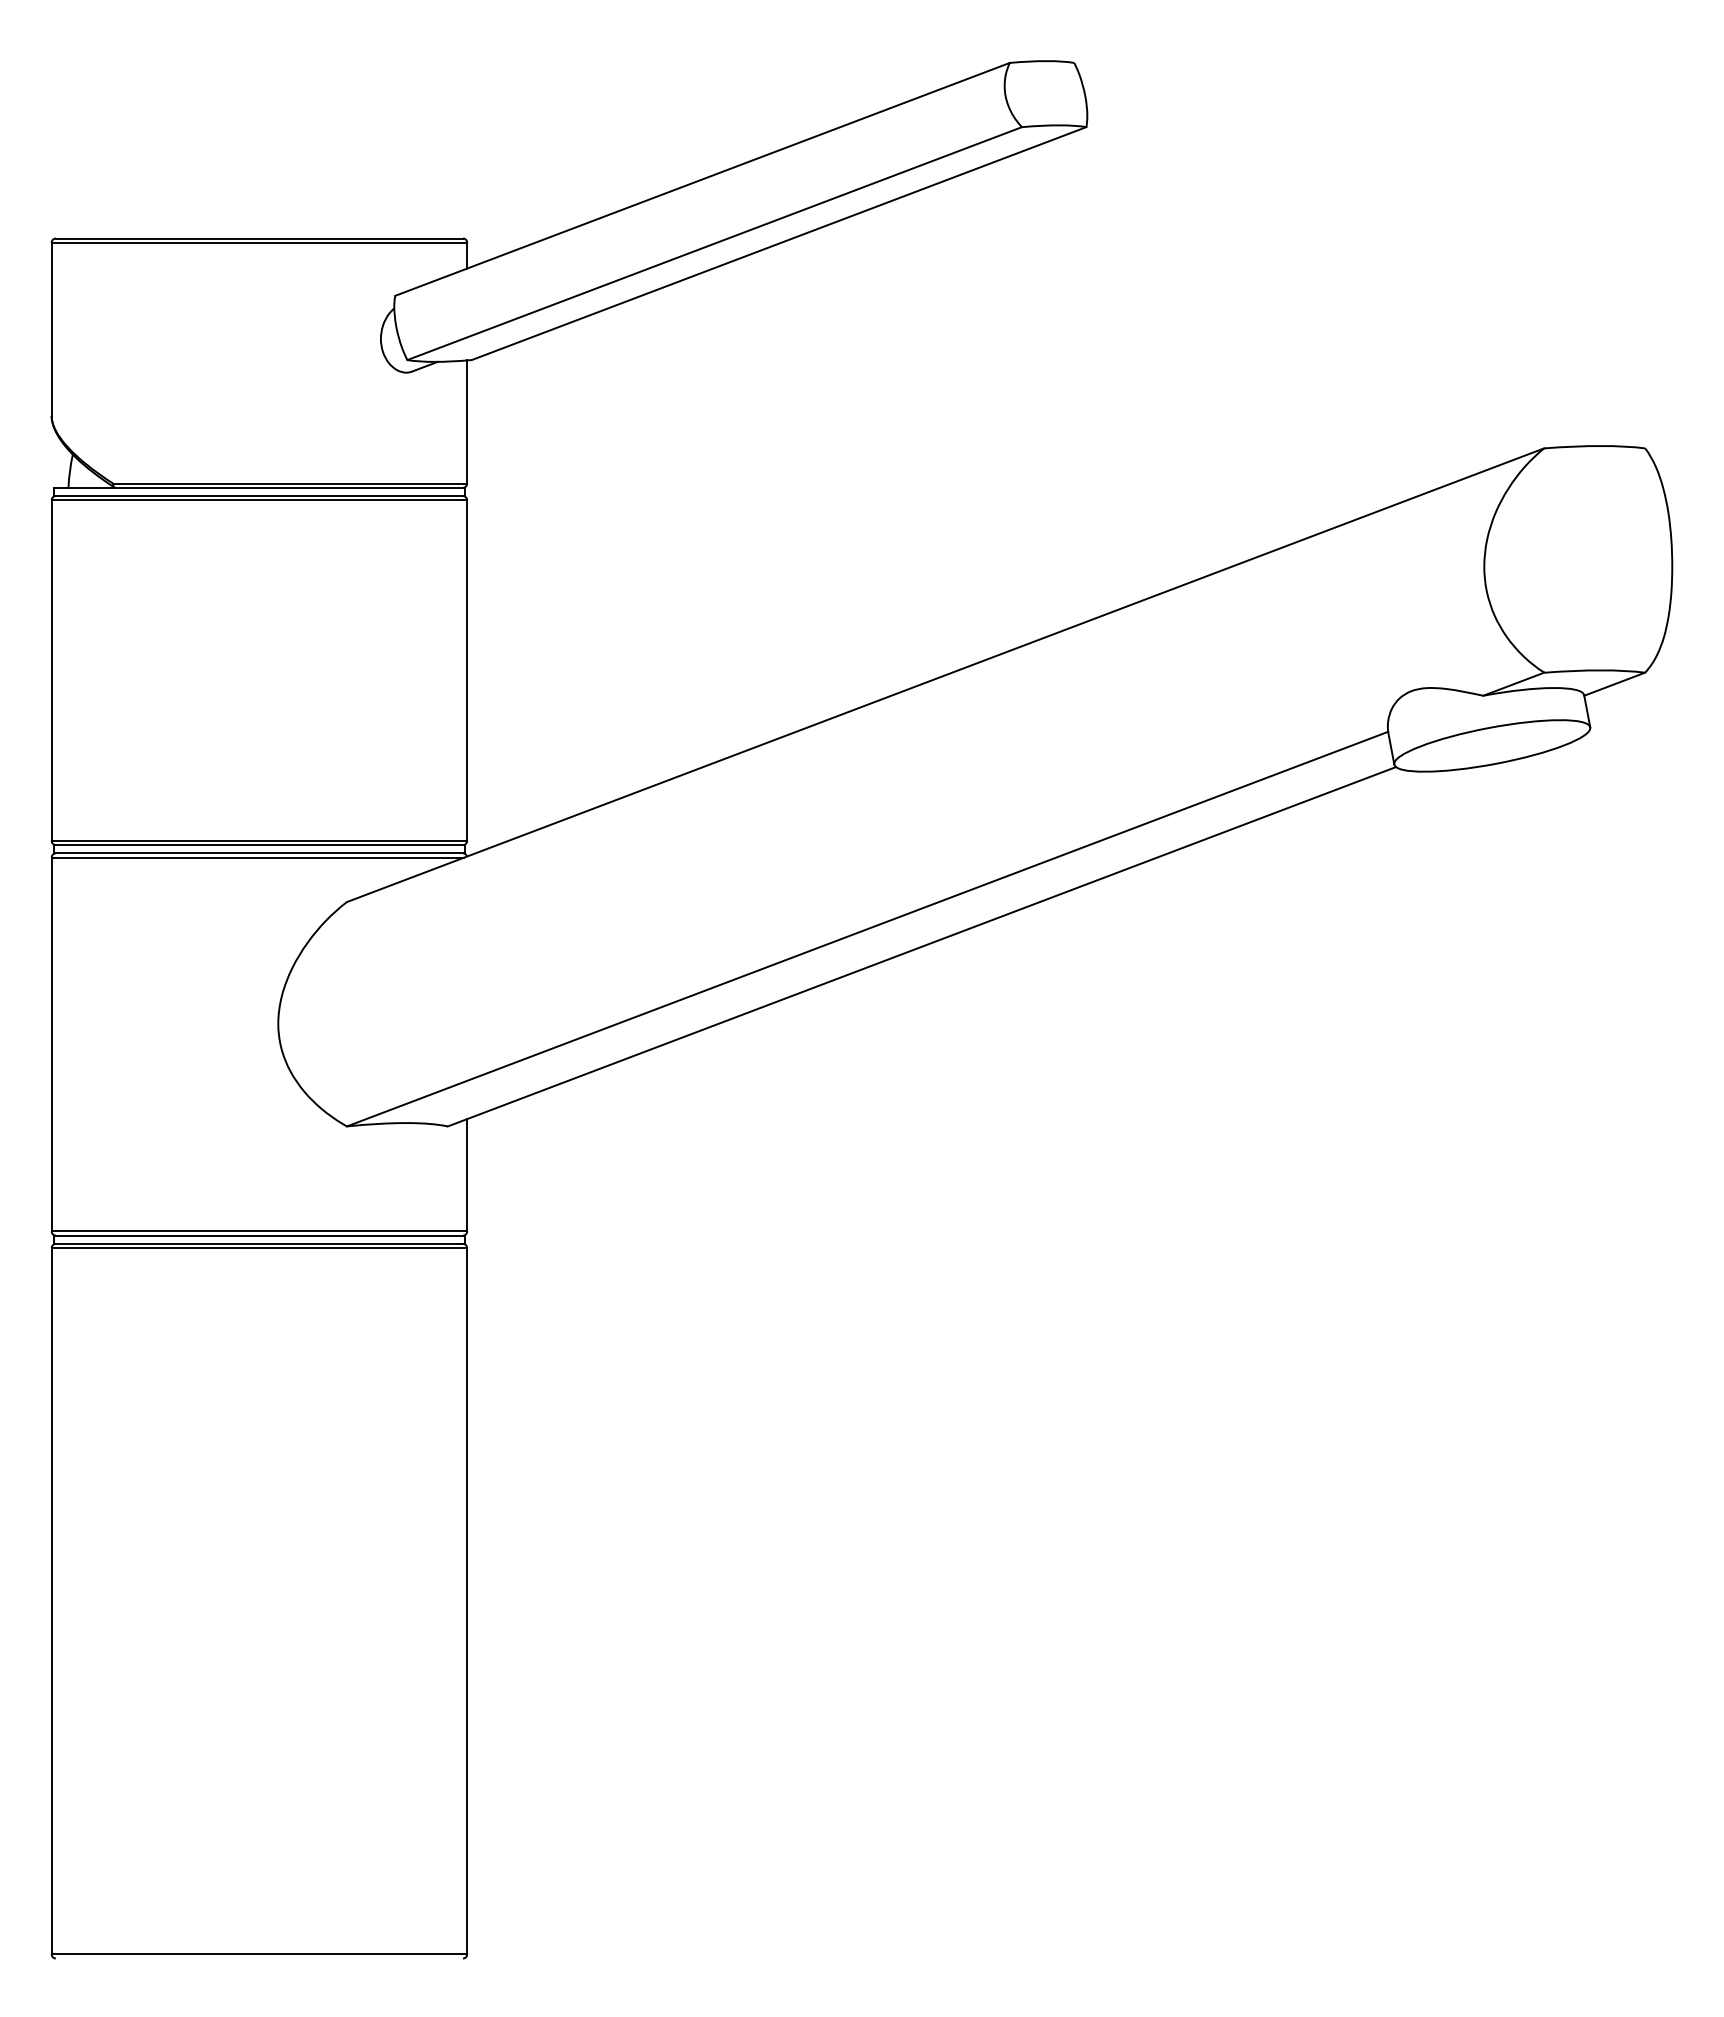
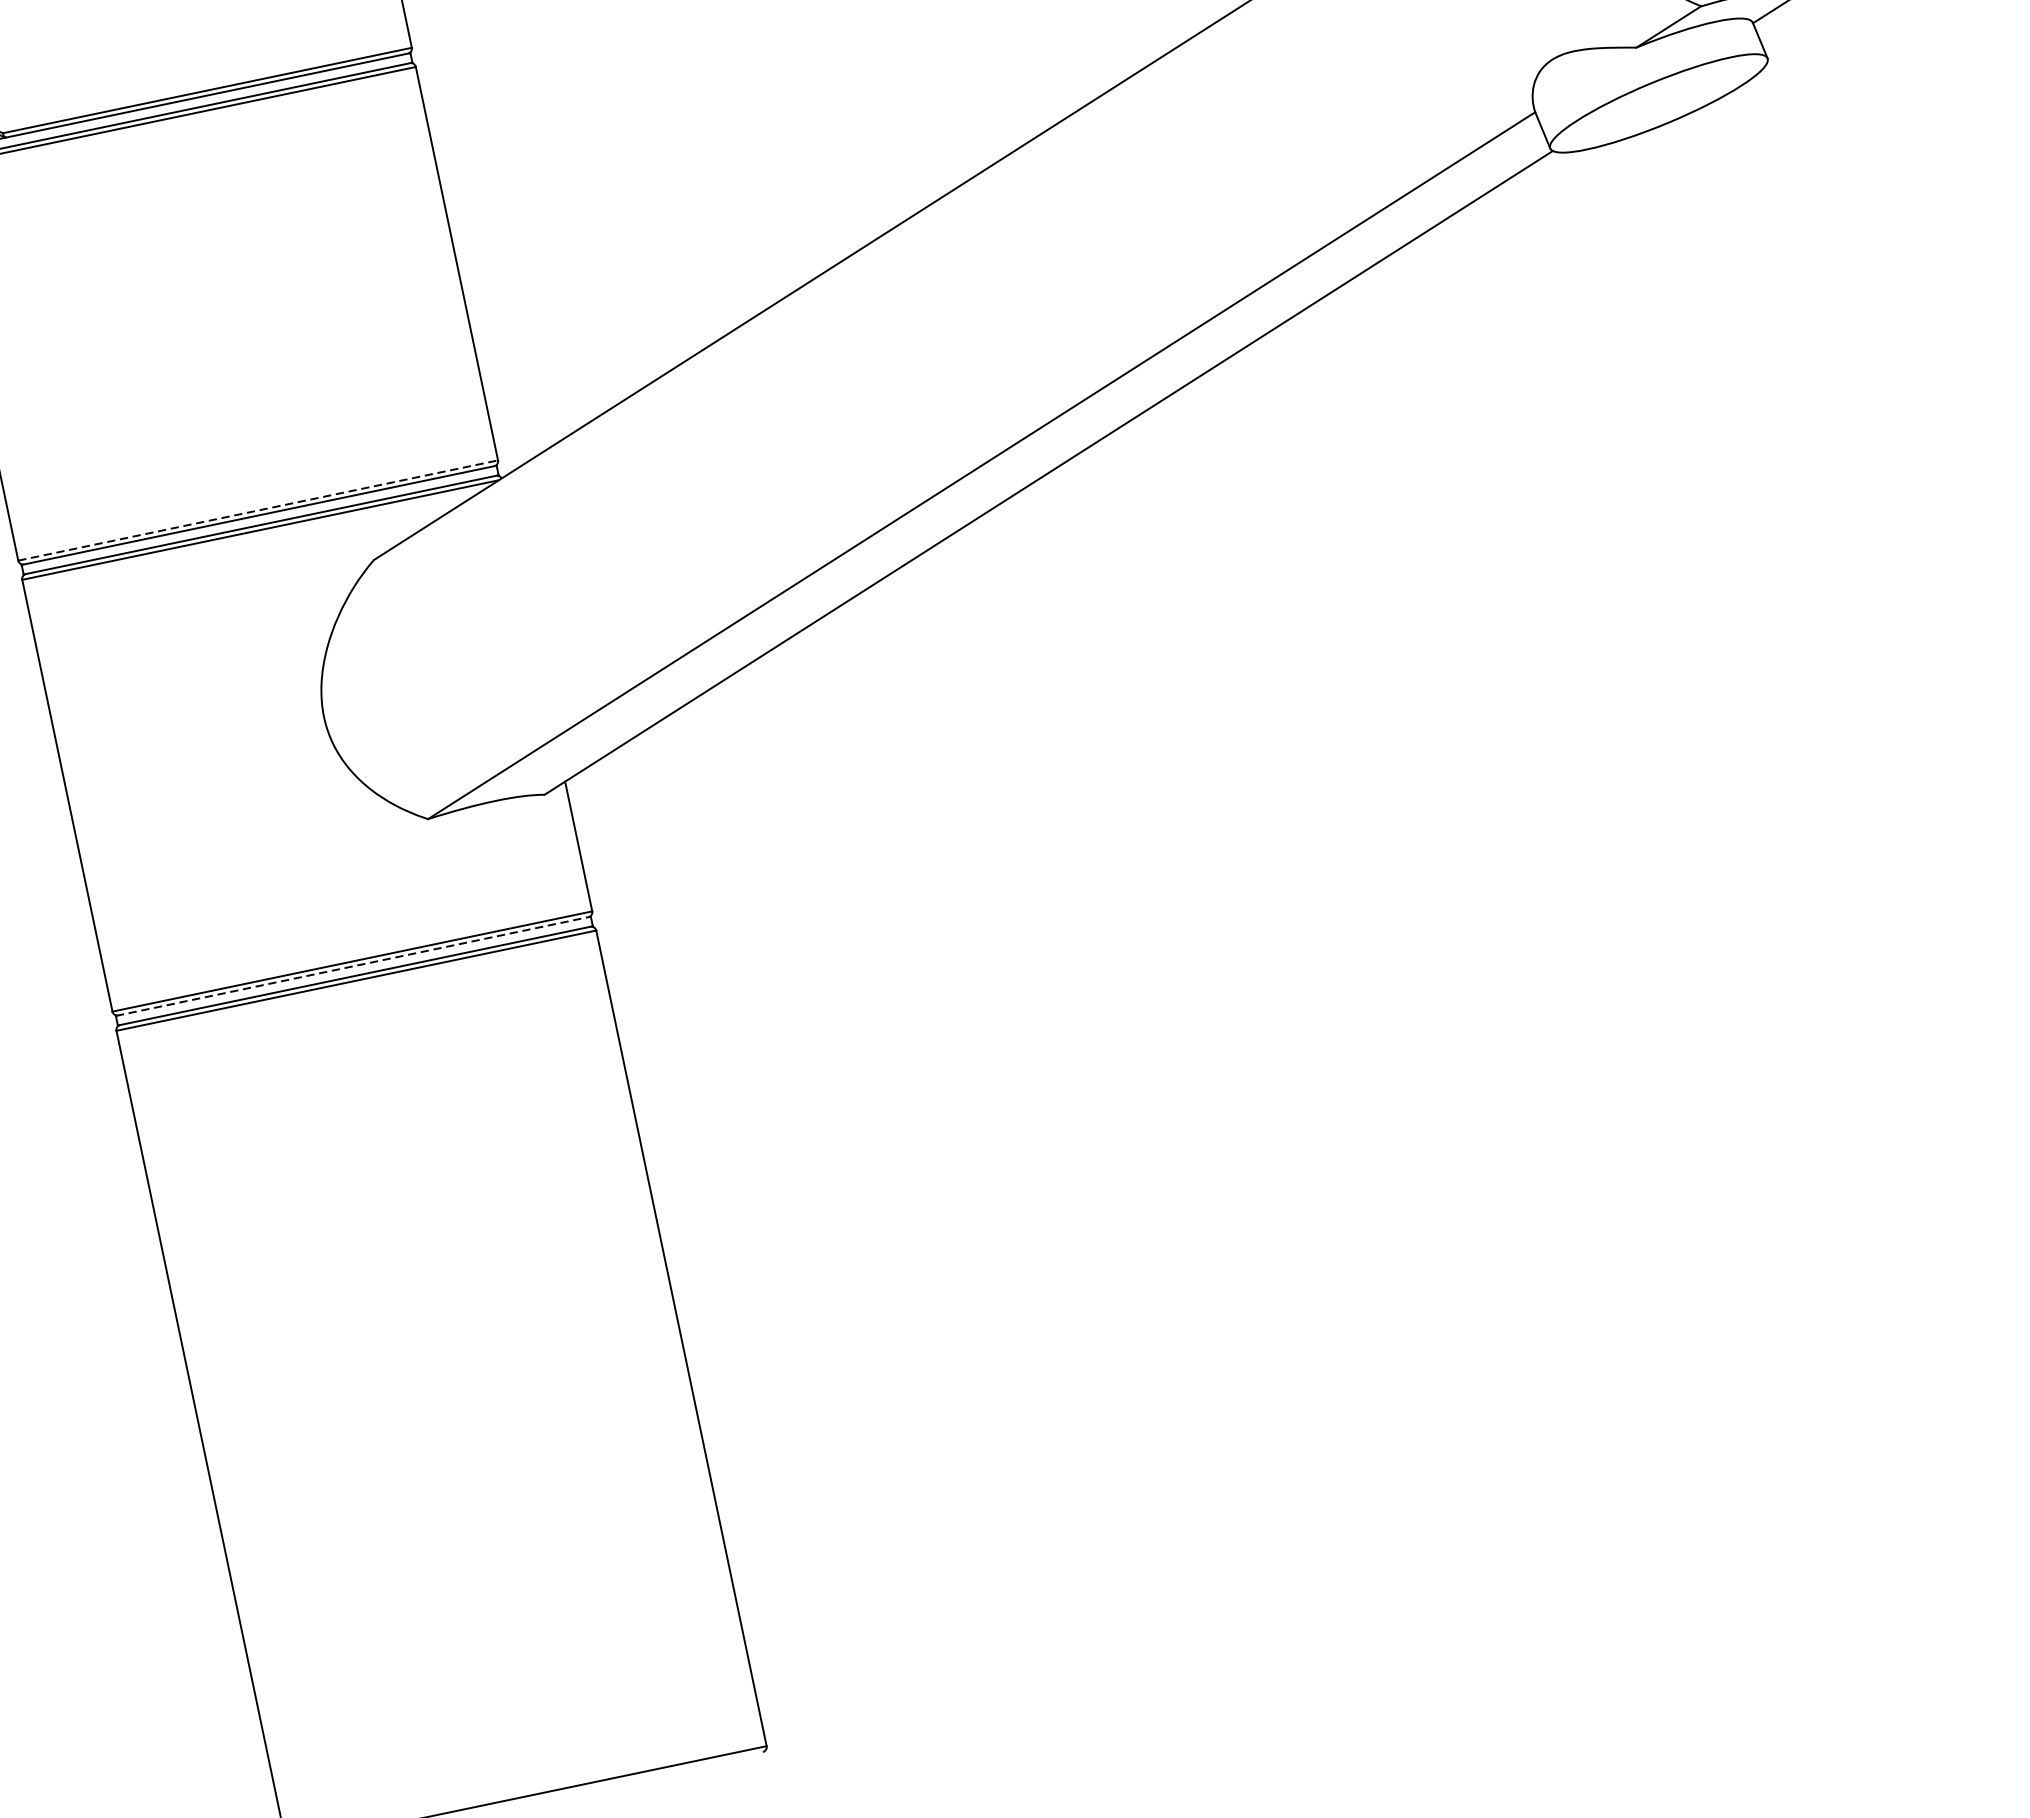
line: (259, 840) -> (258, 510), solid -> dashed
line: (259, 1235) -> (353, 966), solid -> dashed

